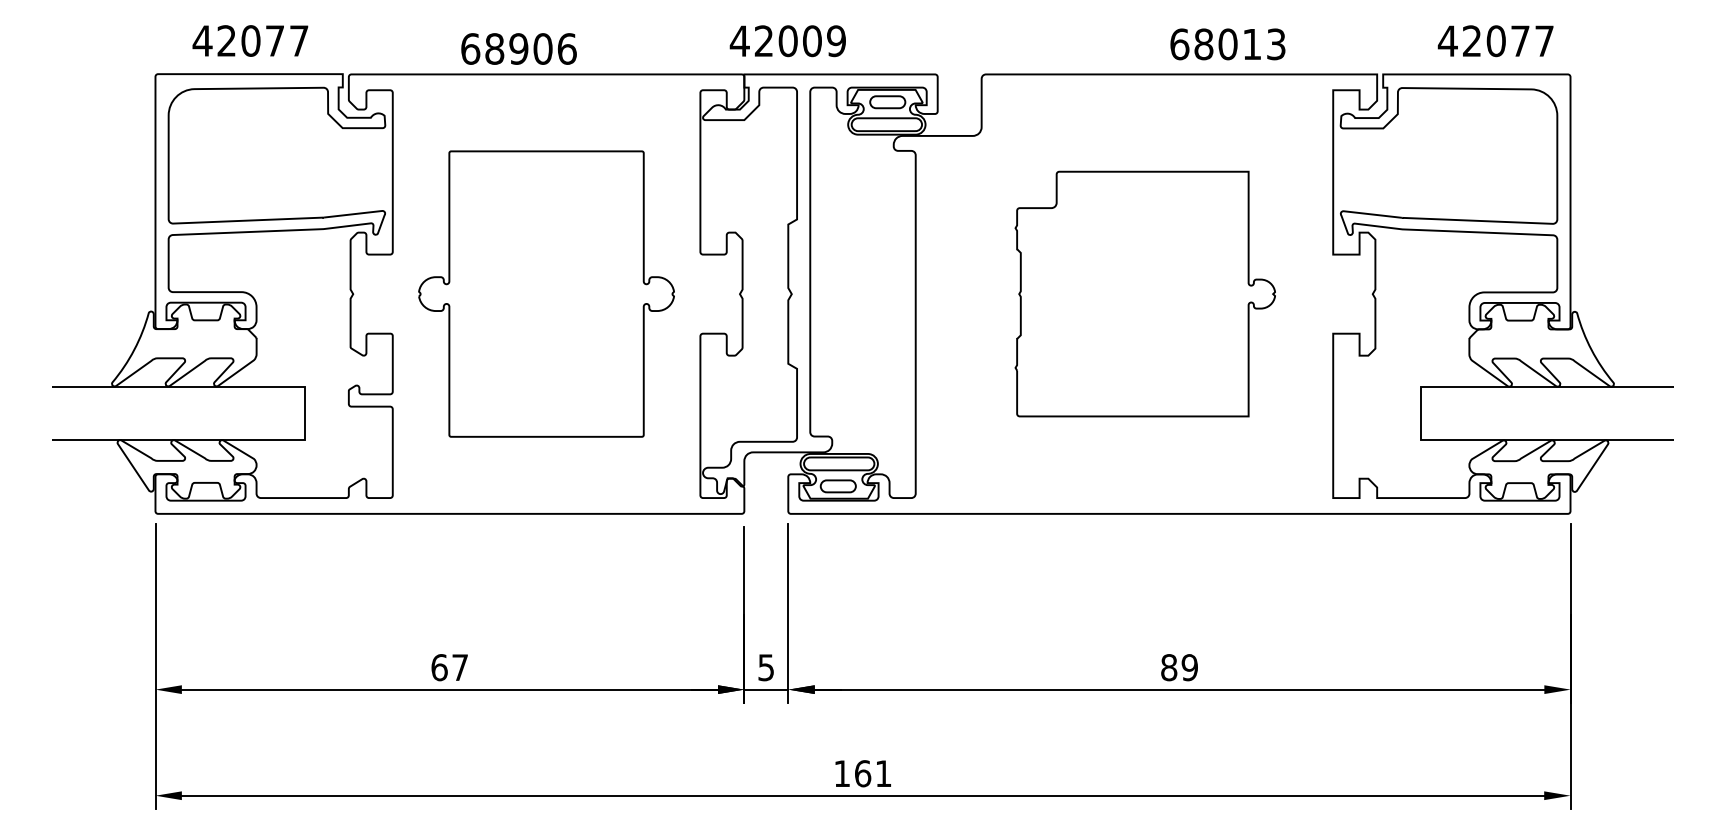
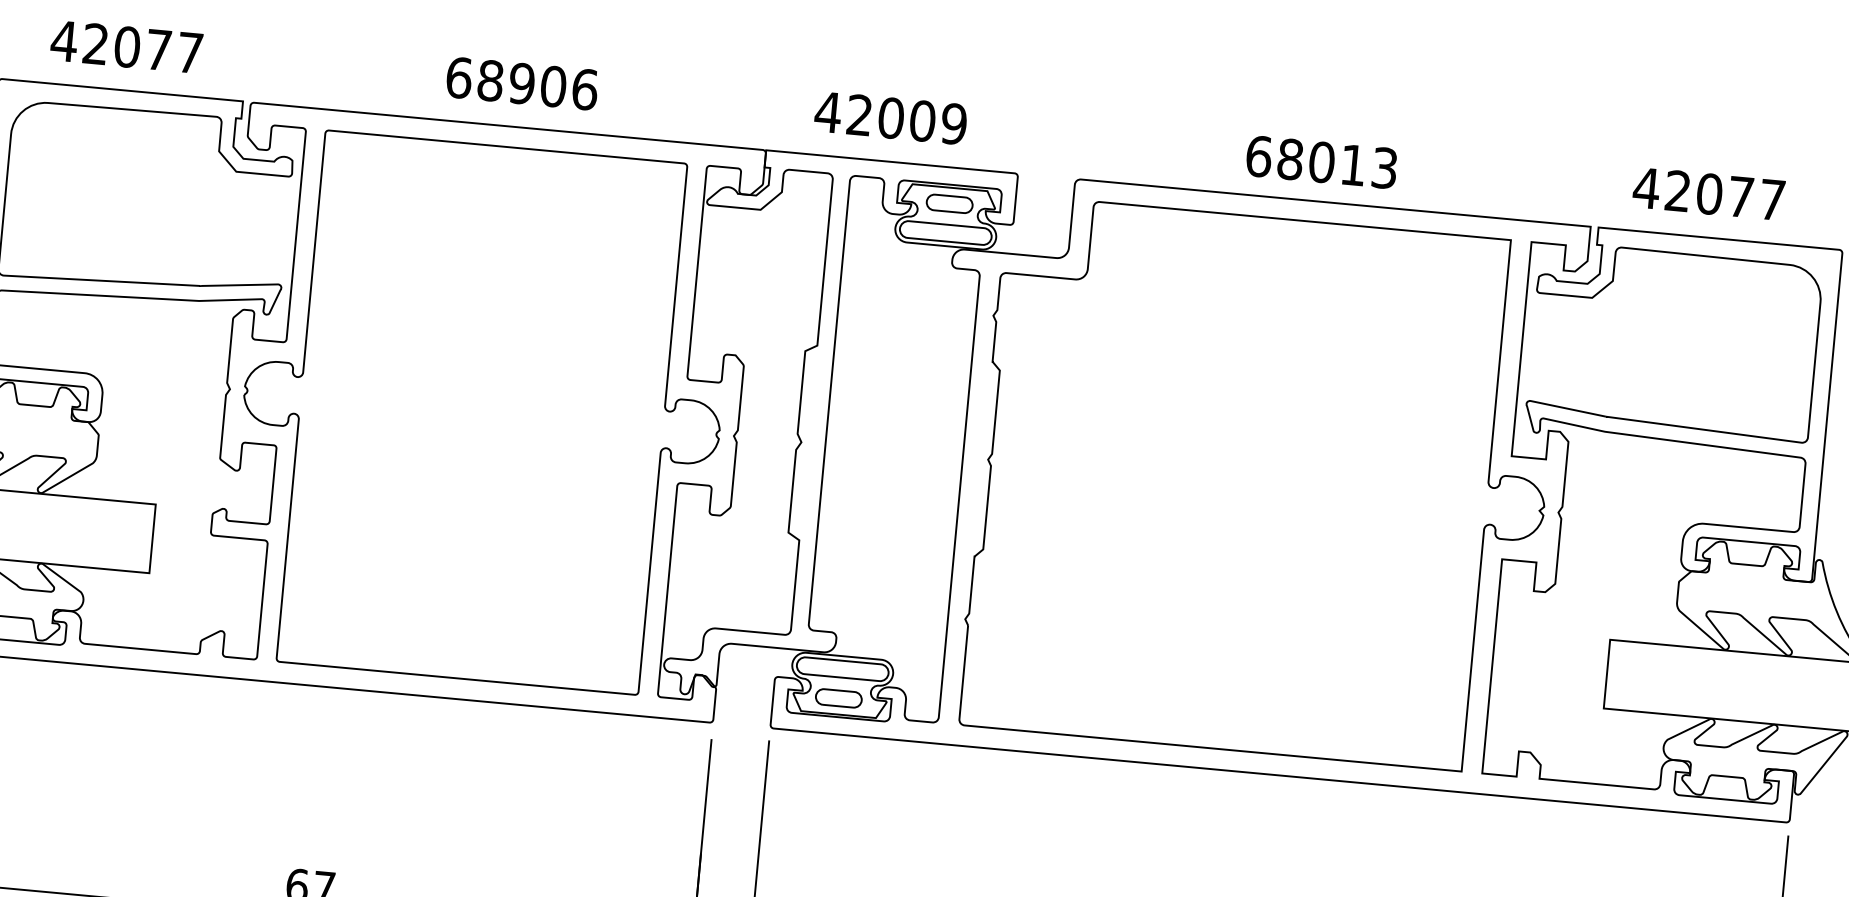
text: (787, 41) -> (890, 118), moved
text: (1495, 41) -> (1708, 194), moved
text: (1227, 44) -> (1321, 162), moved
text: (518, 48) -> (521, 83), moved
part: (546, 293) -> (481, 411), size x1.43
part: (1145, 293) -> (1262, 484), size x1.67

